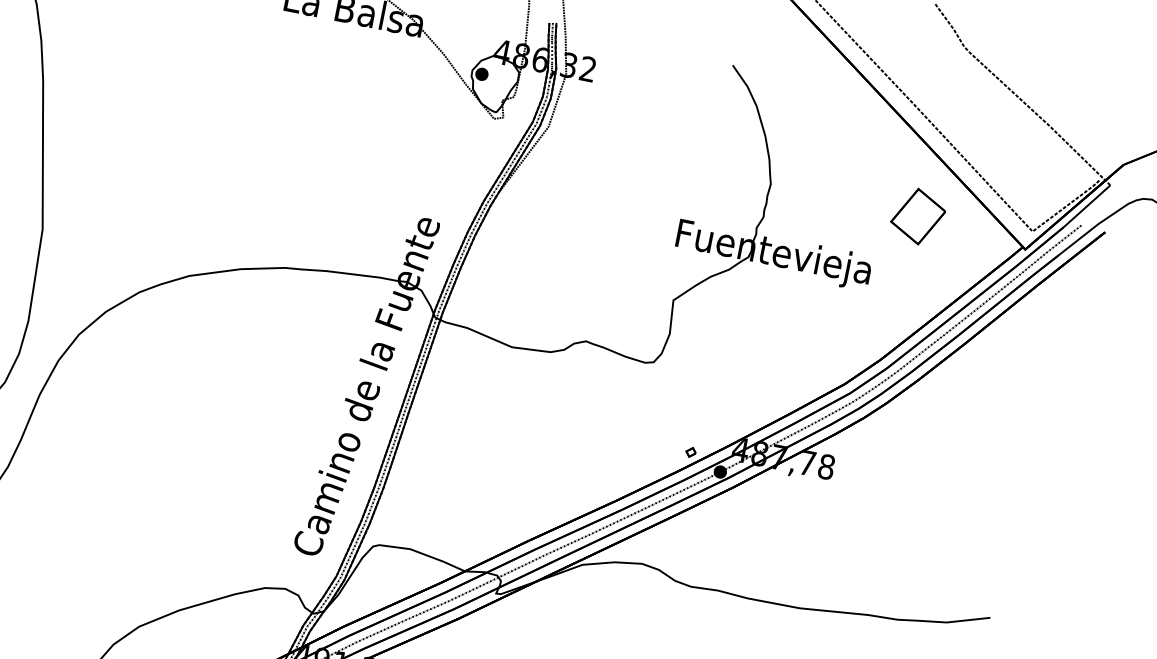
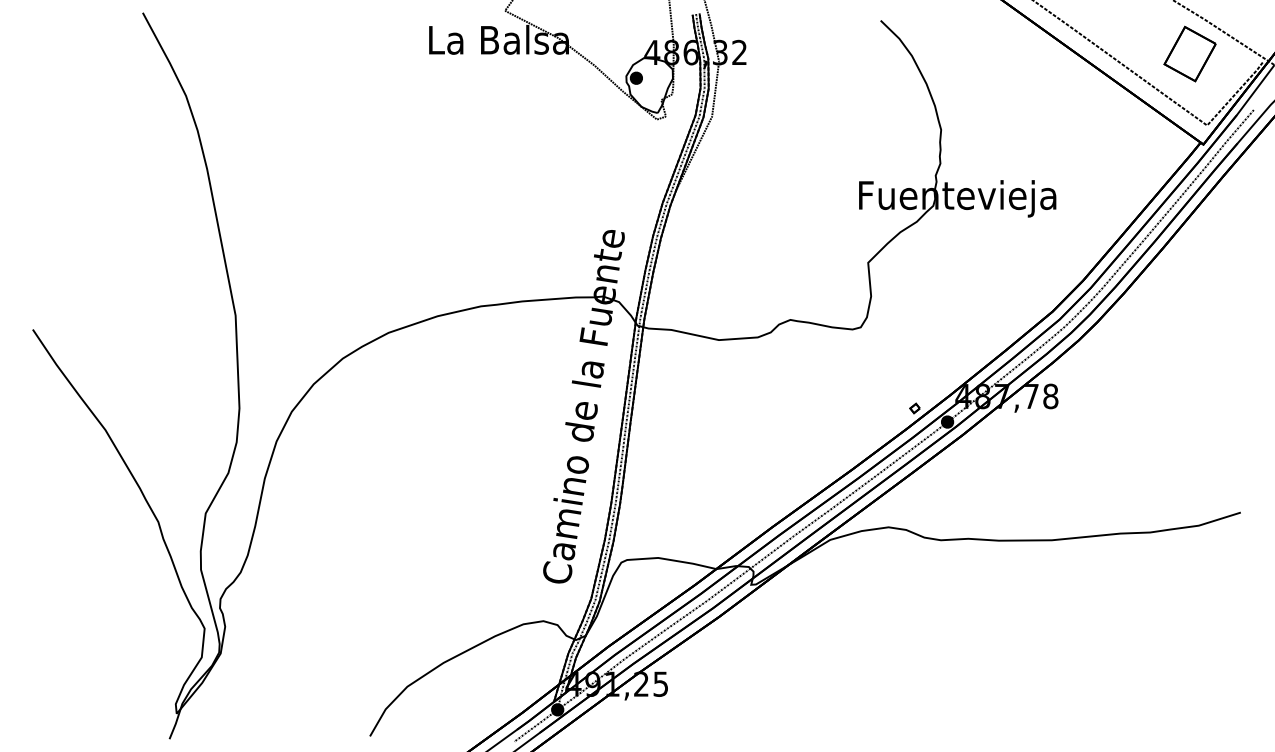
part: (917, 215) -> (1189, 53), moved

